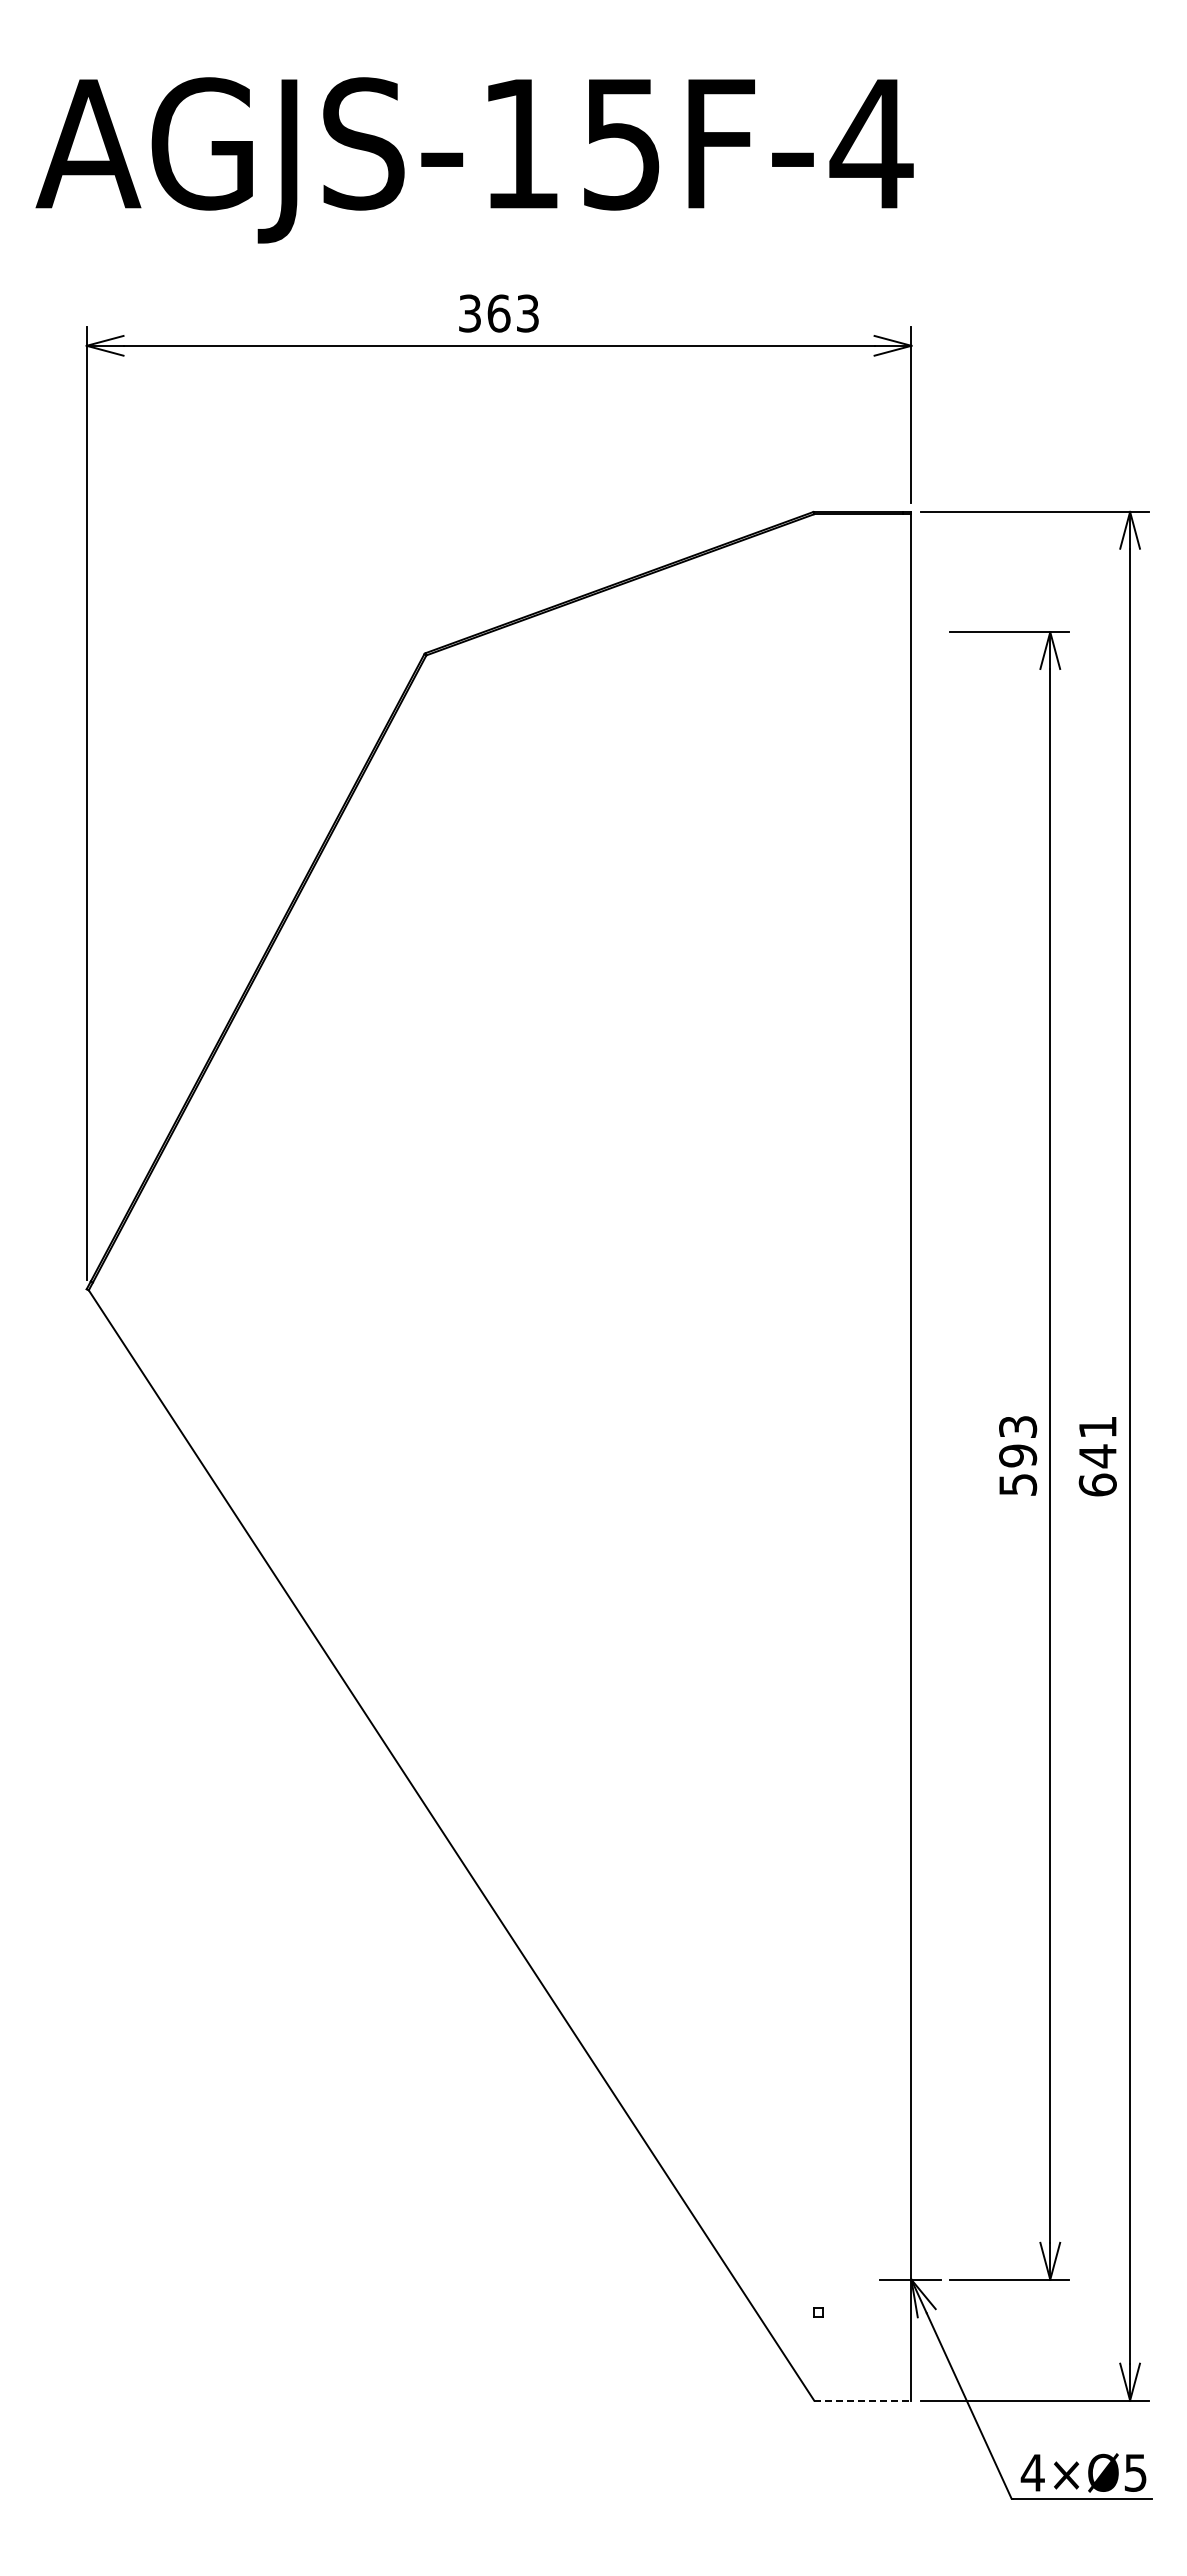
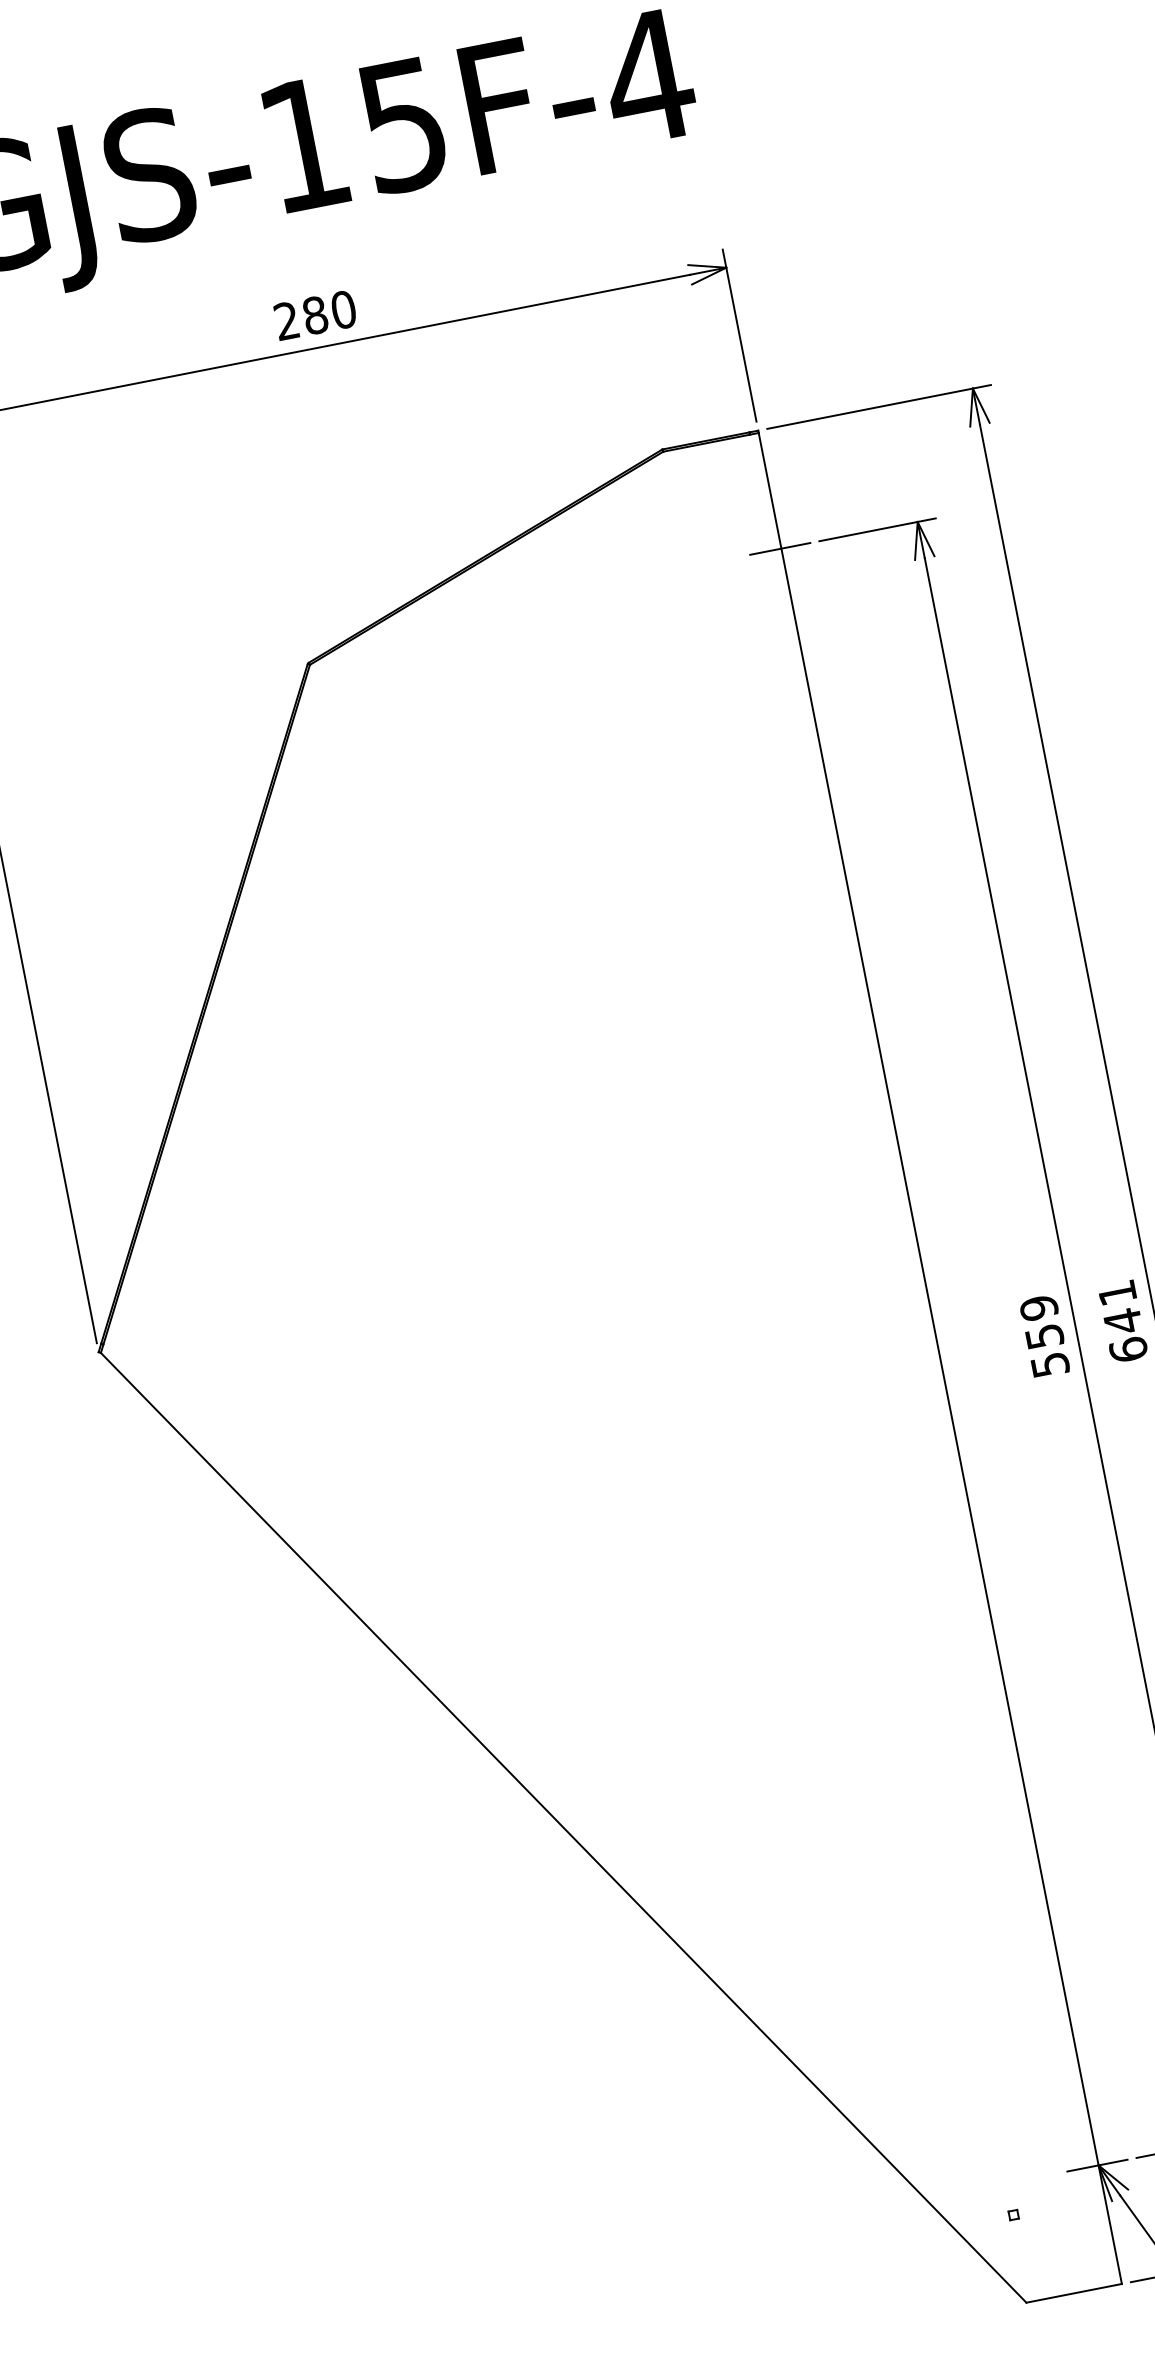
text: (499, 313) -> (315, 315), 363 -> 280
line: (909, 632) -> (779, 549), added
text: (1017, 1441) -> (1041, 1322), 593 -> 559
line: (862, 2400) -> (1073, 2293), dashed -> solid

